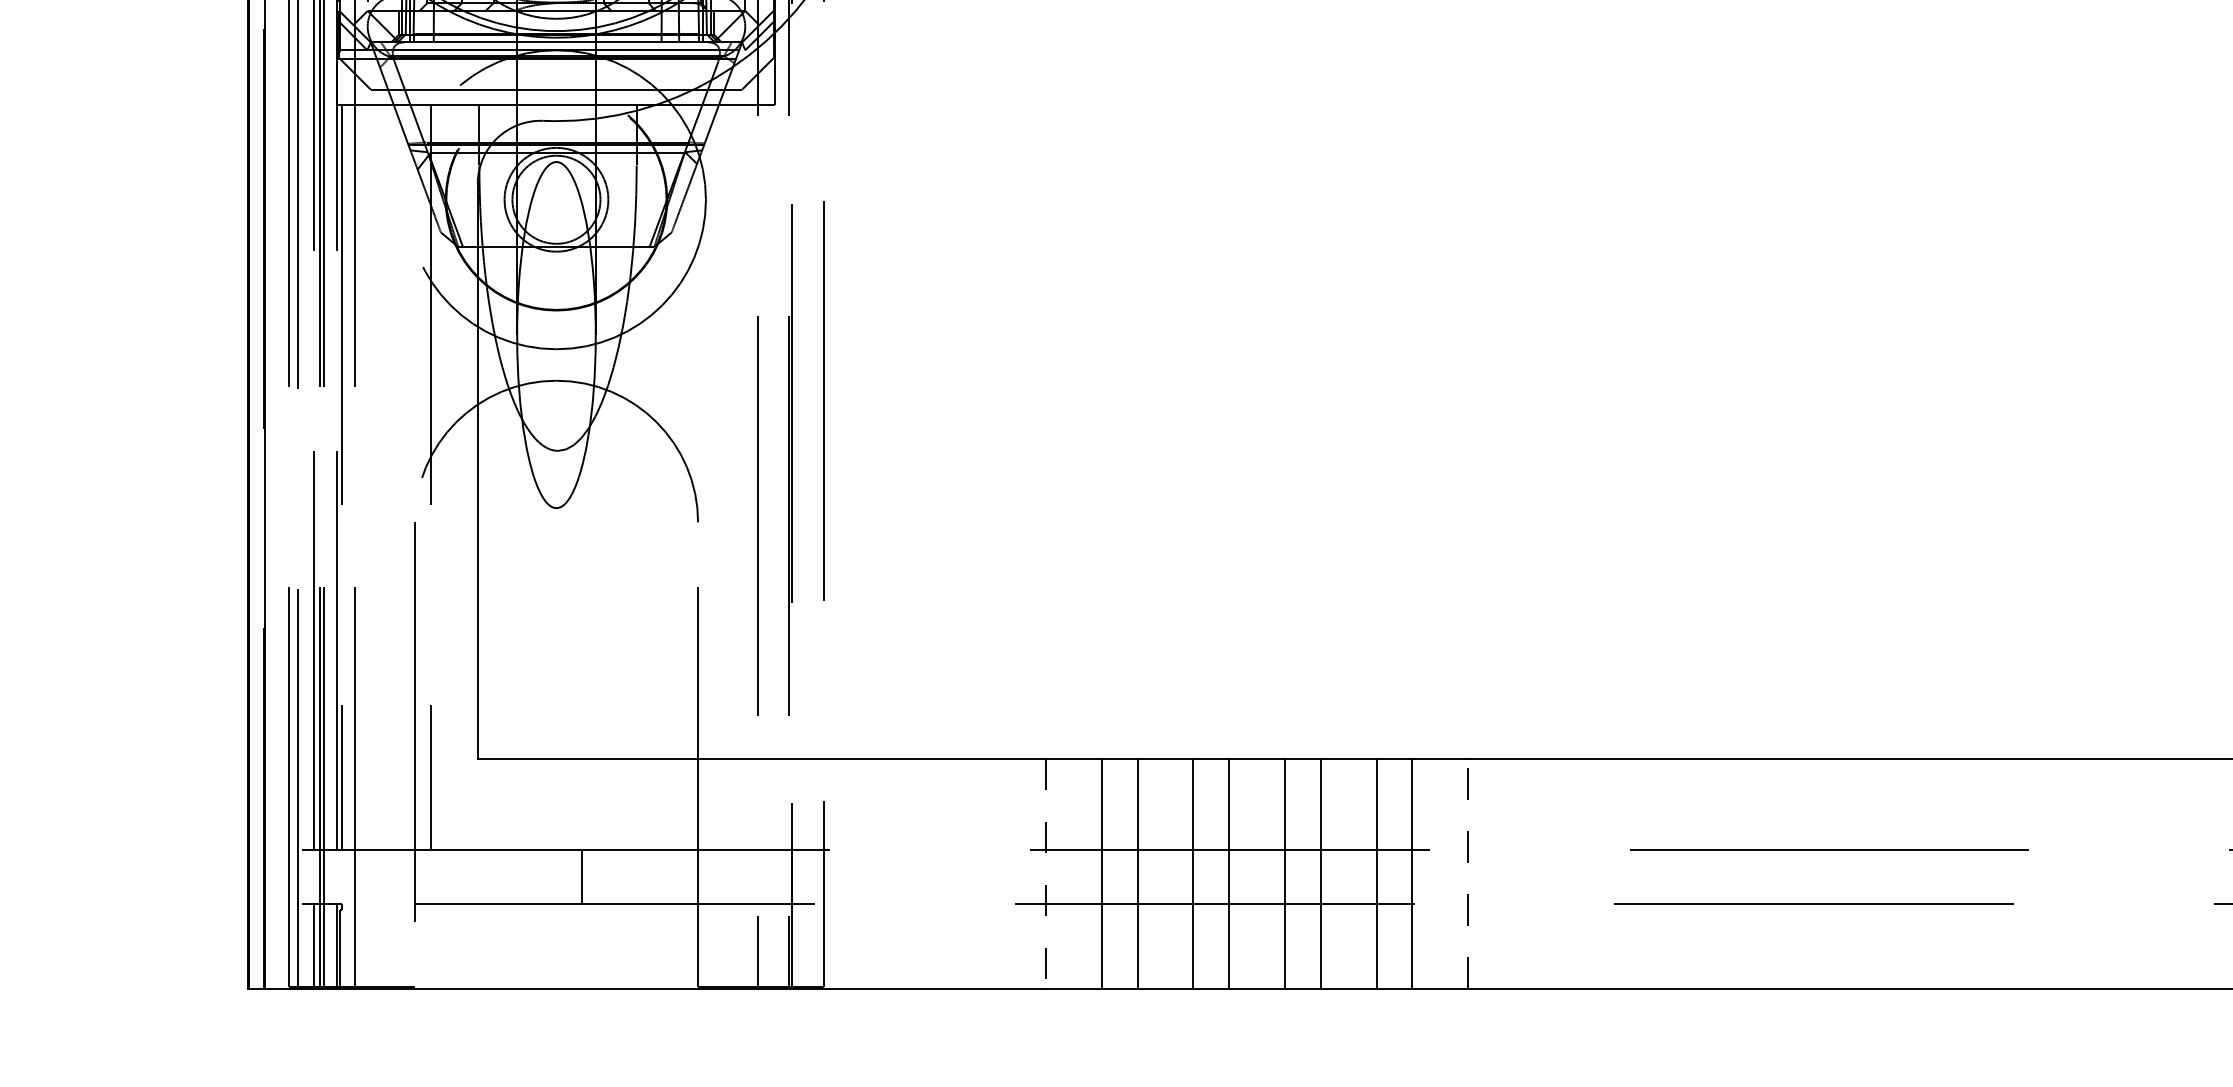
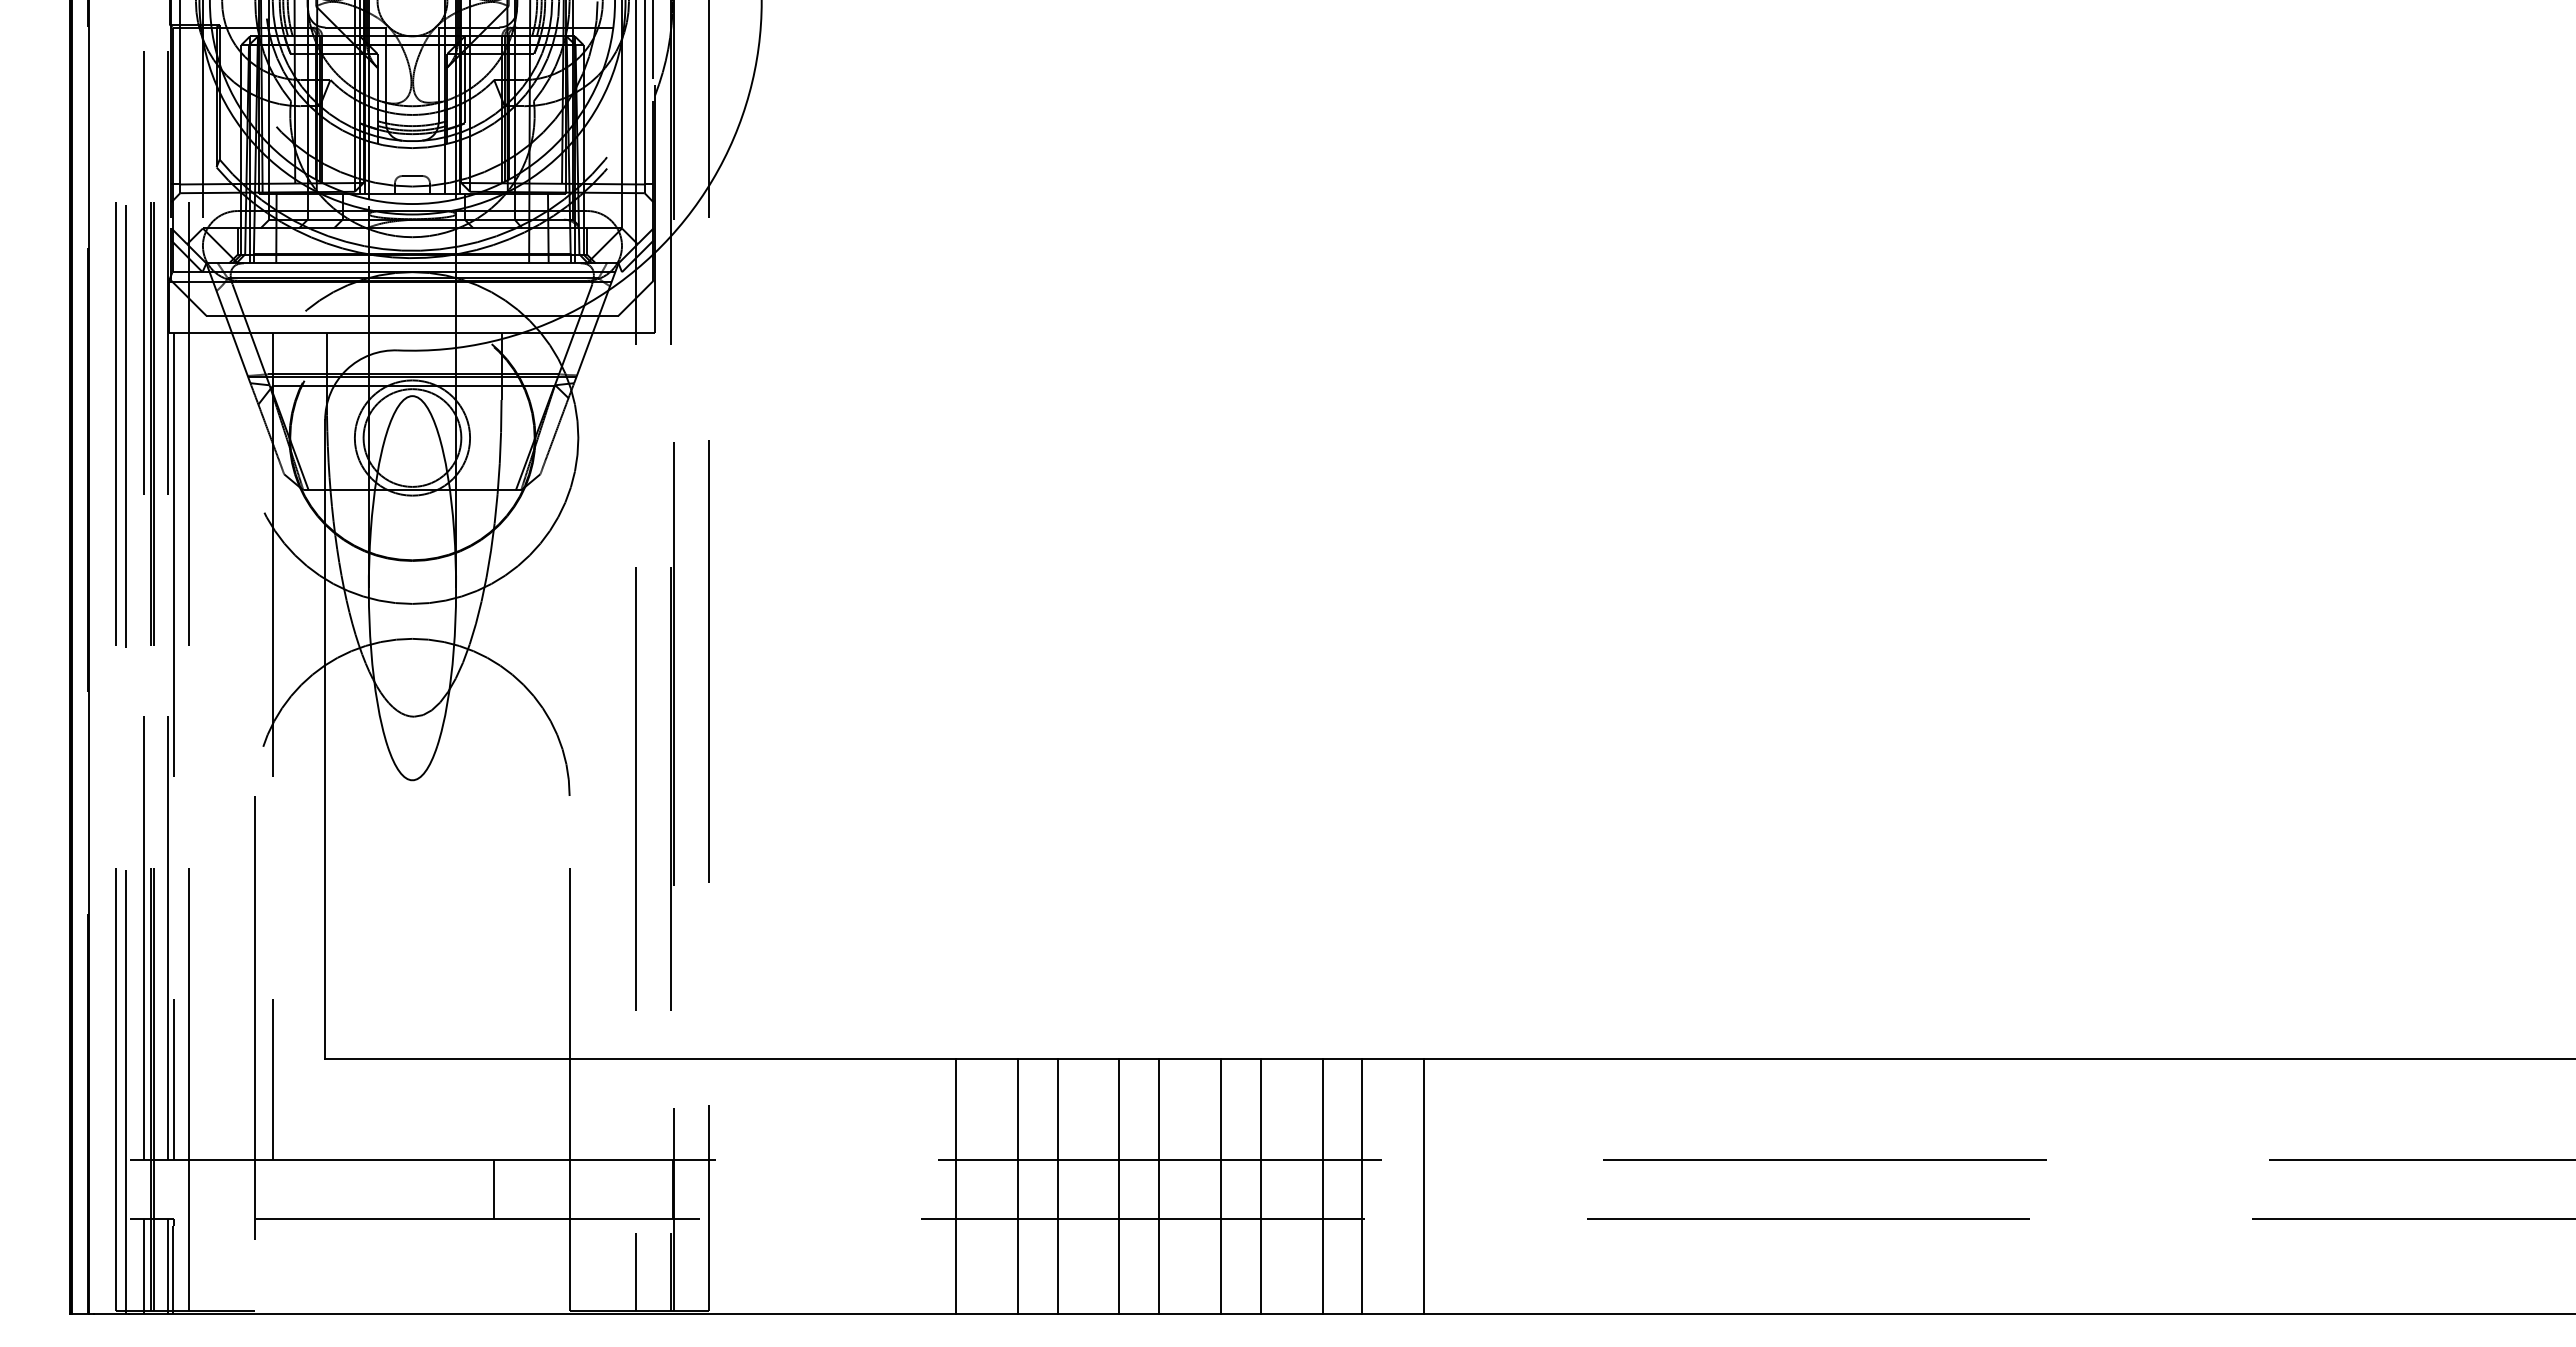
line: (1468, 873) -> (1424, 1185), dashed -> solid
line: (1045, 874) -> (955, 1186), dashed -> solid
line: (581, 876) -> (493, 1189), moved

